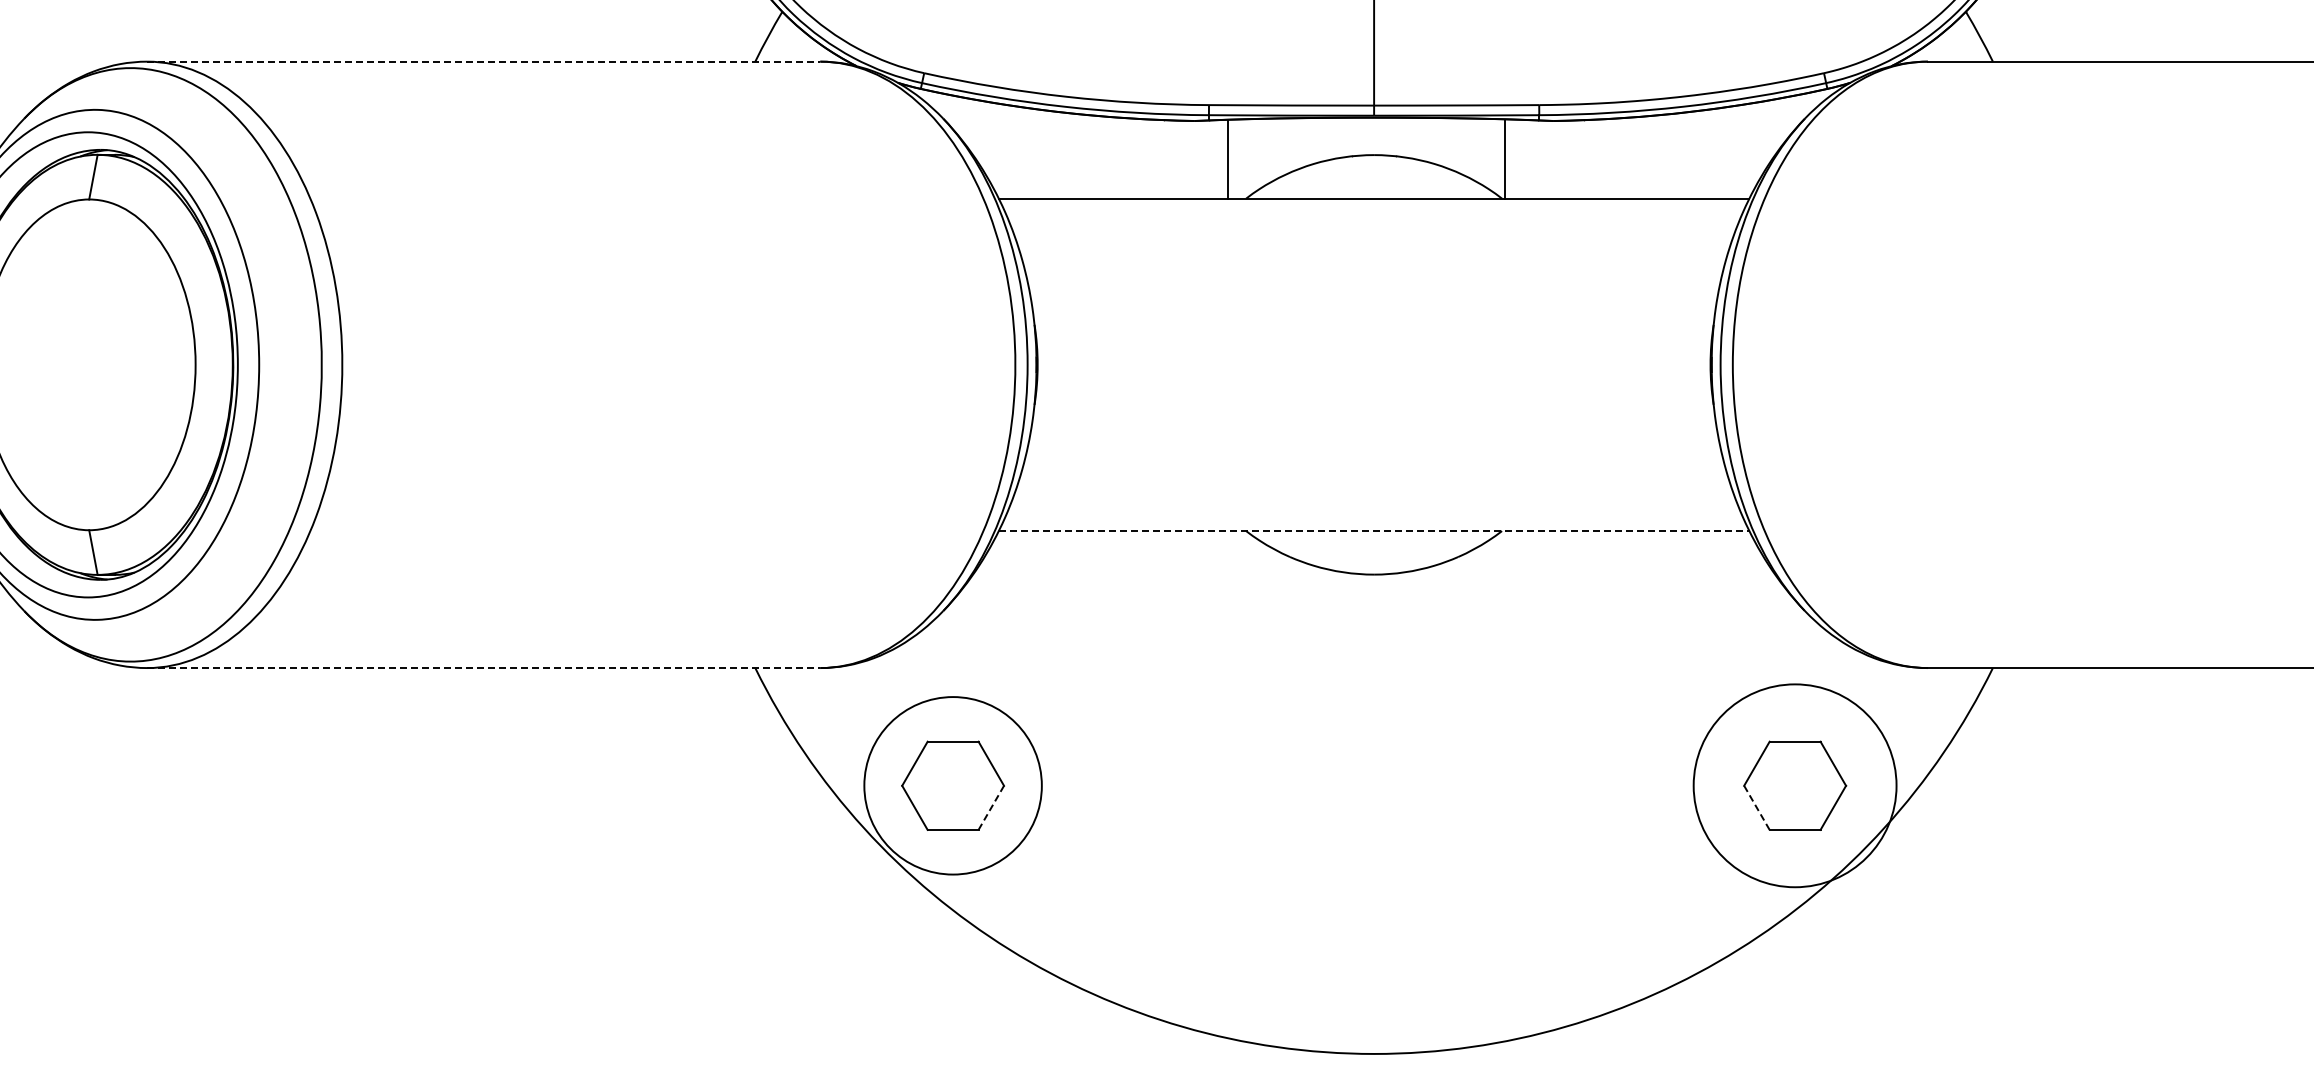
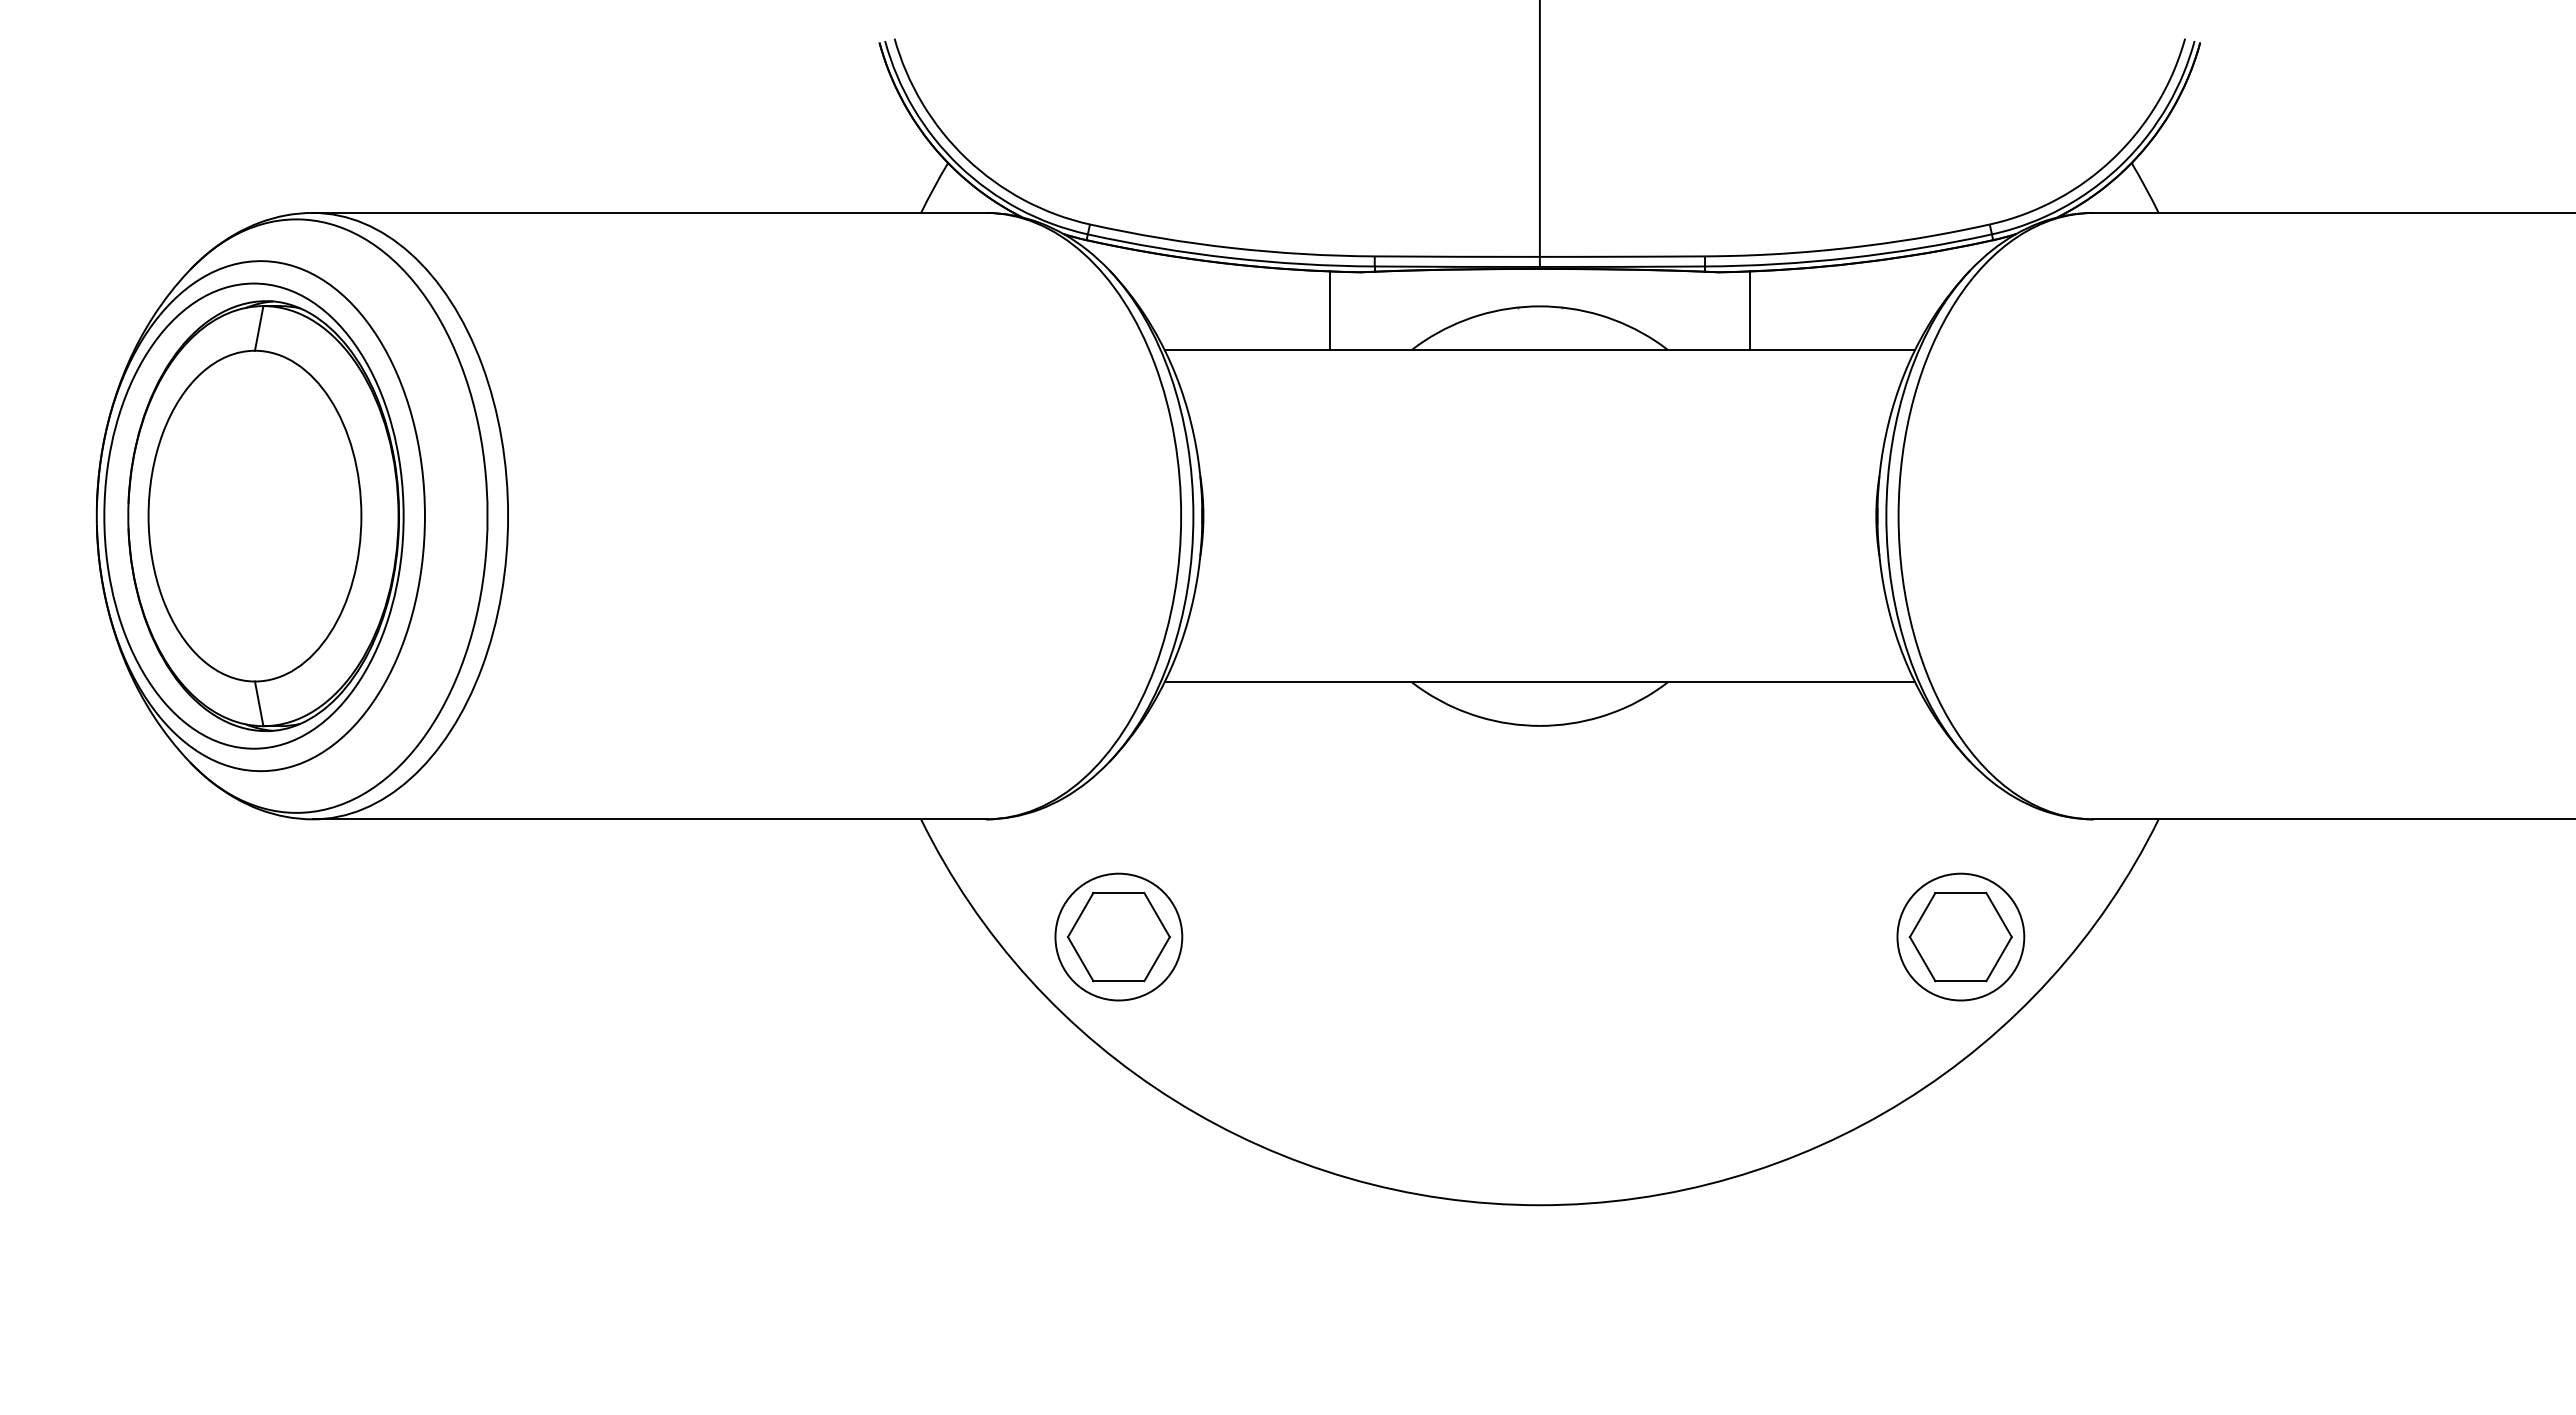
line: (483, 61) -> (649, 212), dashed -> solid
line: (1228, 159) -> (1330, 310), moved
line: (1504, 159) -> (1749, 310), moved
line: (1374, 531) -> (1540, 682), dashed -> solid
line: (483, 668) -> (649, 819), dashed -> solid
circle: (952, 785) -> (1118, 936), size x0.71
circle: (1794, 785) -> (1960, 936), size x0.62
line: (991, 807) -> (1157, 958), dashed -> solid
line: (1756, 808) -> (1922, 959), dashed -> solid

